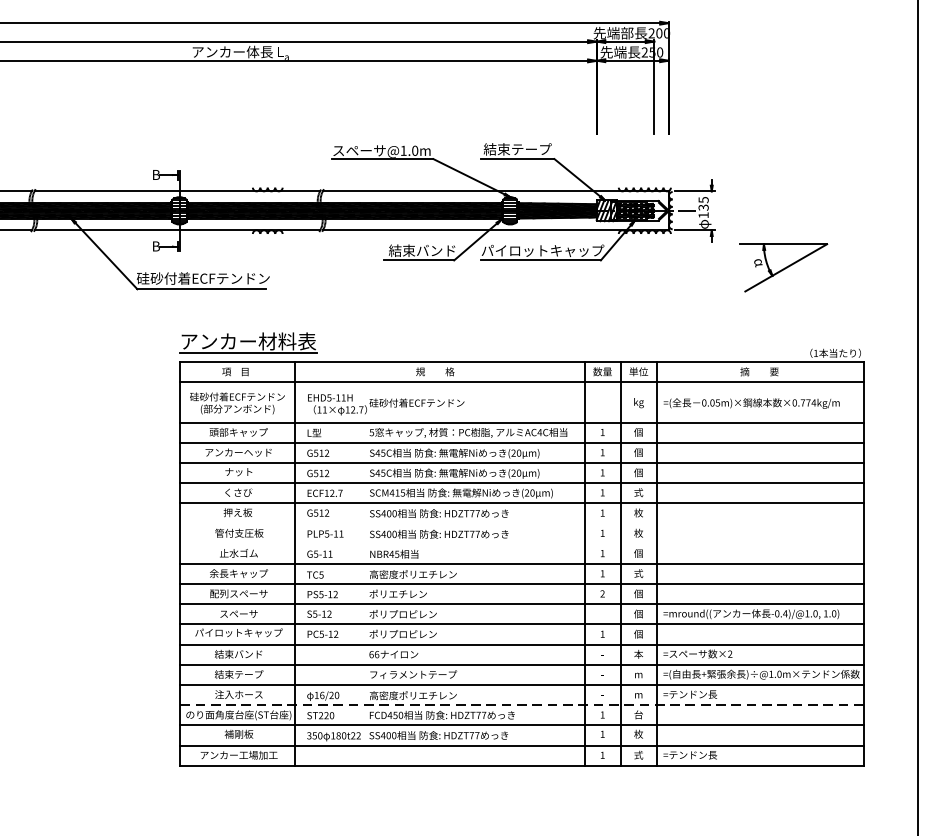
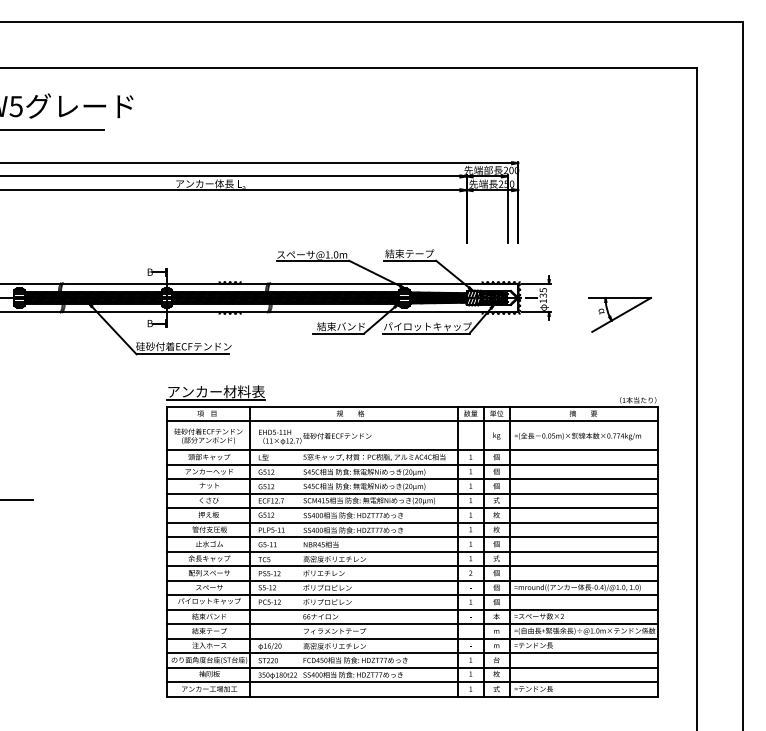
part: (783, 267) -> (619, 314), moved
line: (521, 523) -> (412, 522), added
line: (521, 544) -> (412, 537), added
line: (522, 705) -> (413, 653), dashed -> solid

